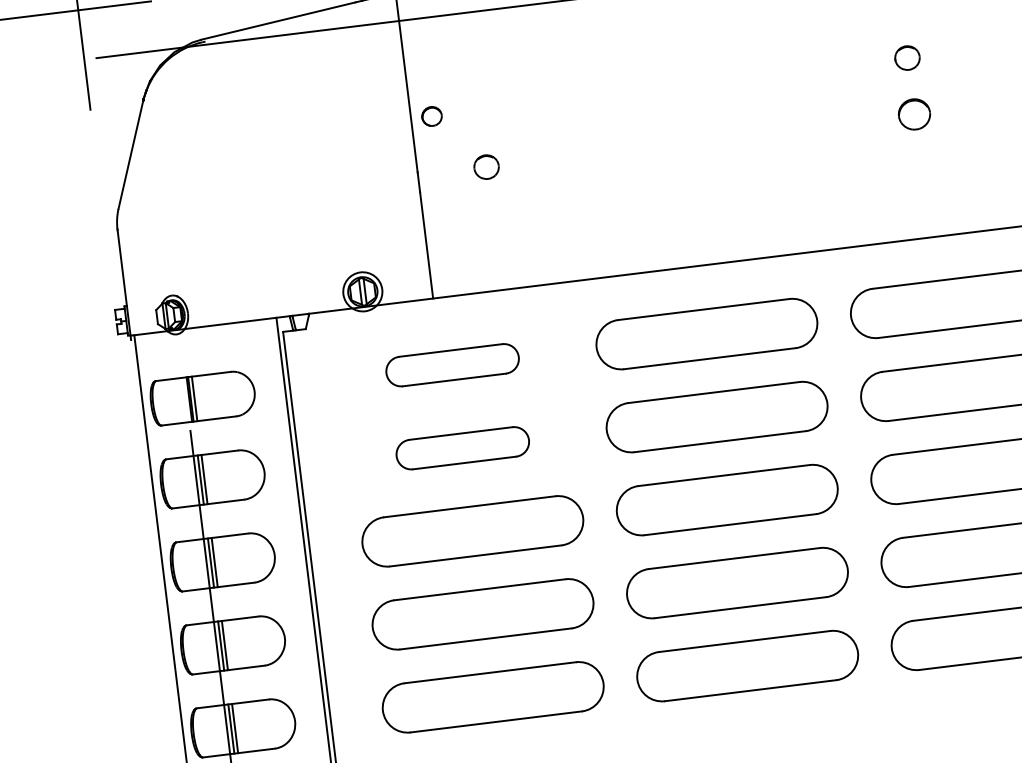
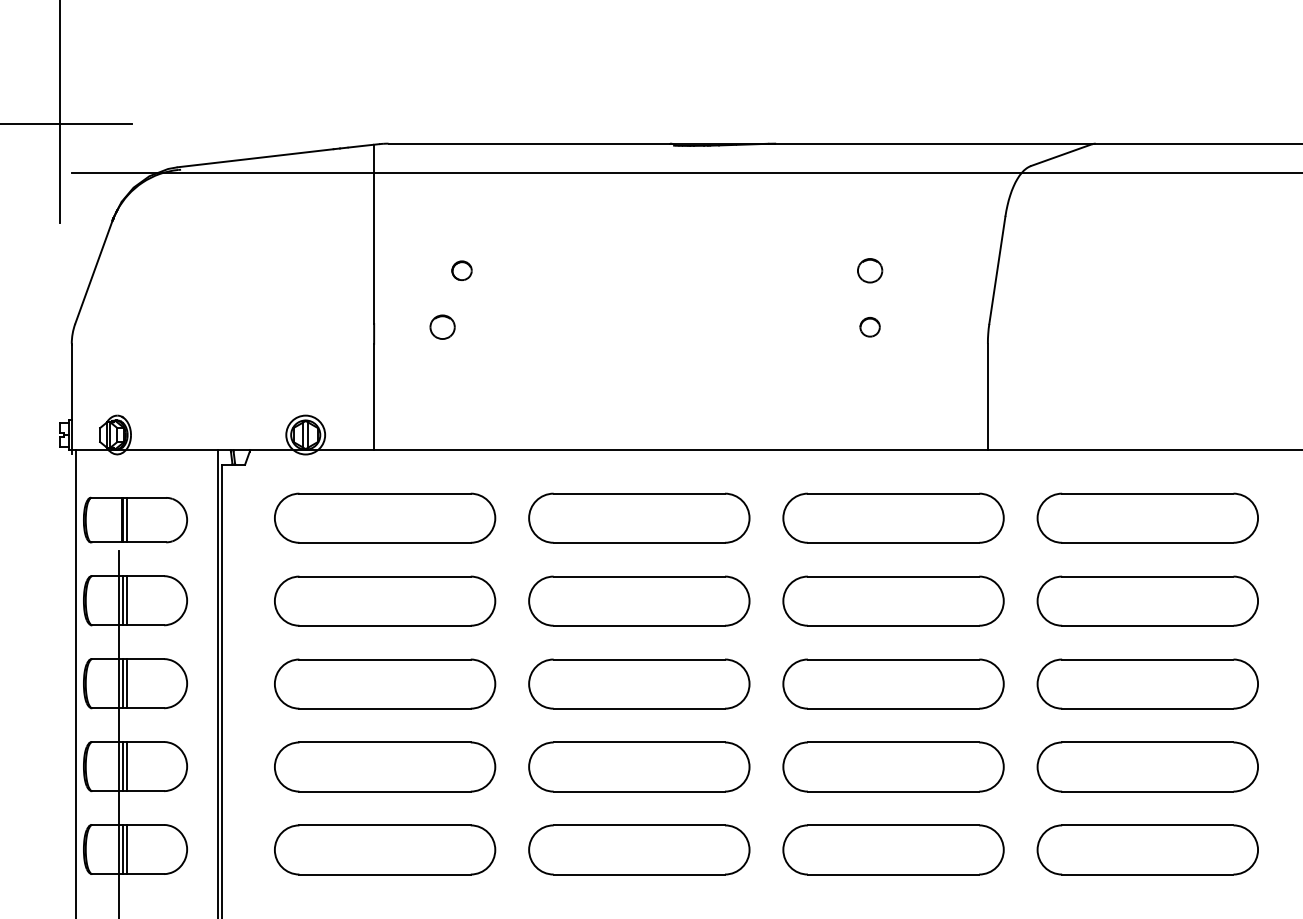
part: (913, 114) -> (869, 327), size x0.62
part: (431, 116) -> (461, 270), moved
part: (452, 364) -> (385, 517), size x1.67
part: (463, 447) -> (385, 600), size x1.67

